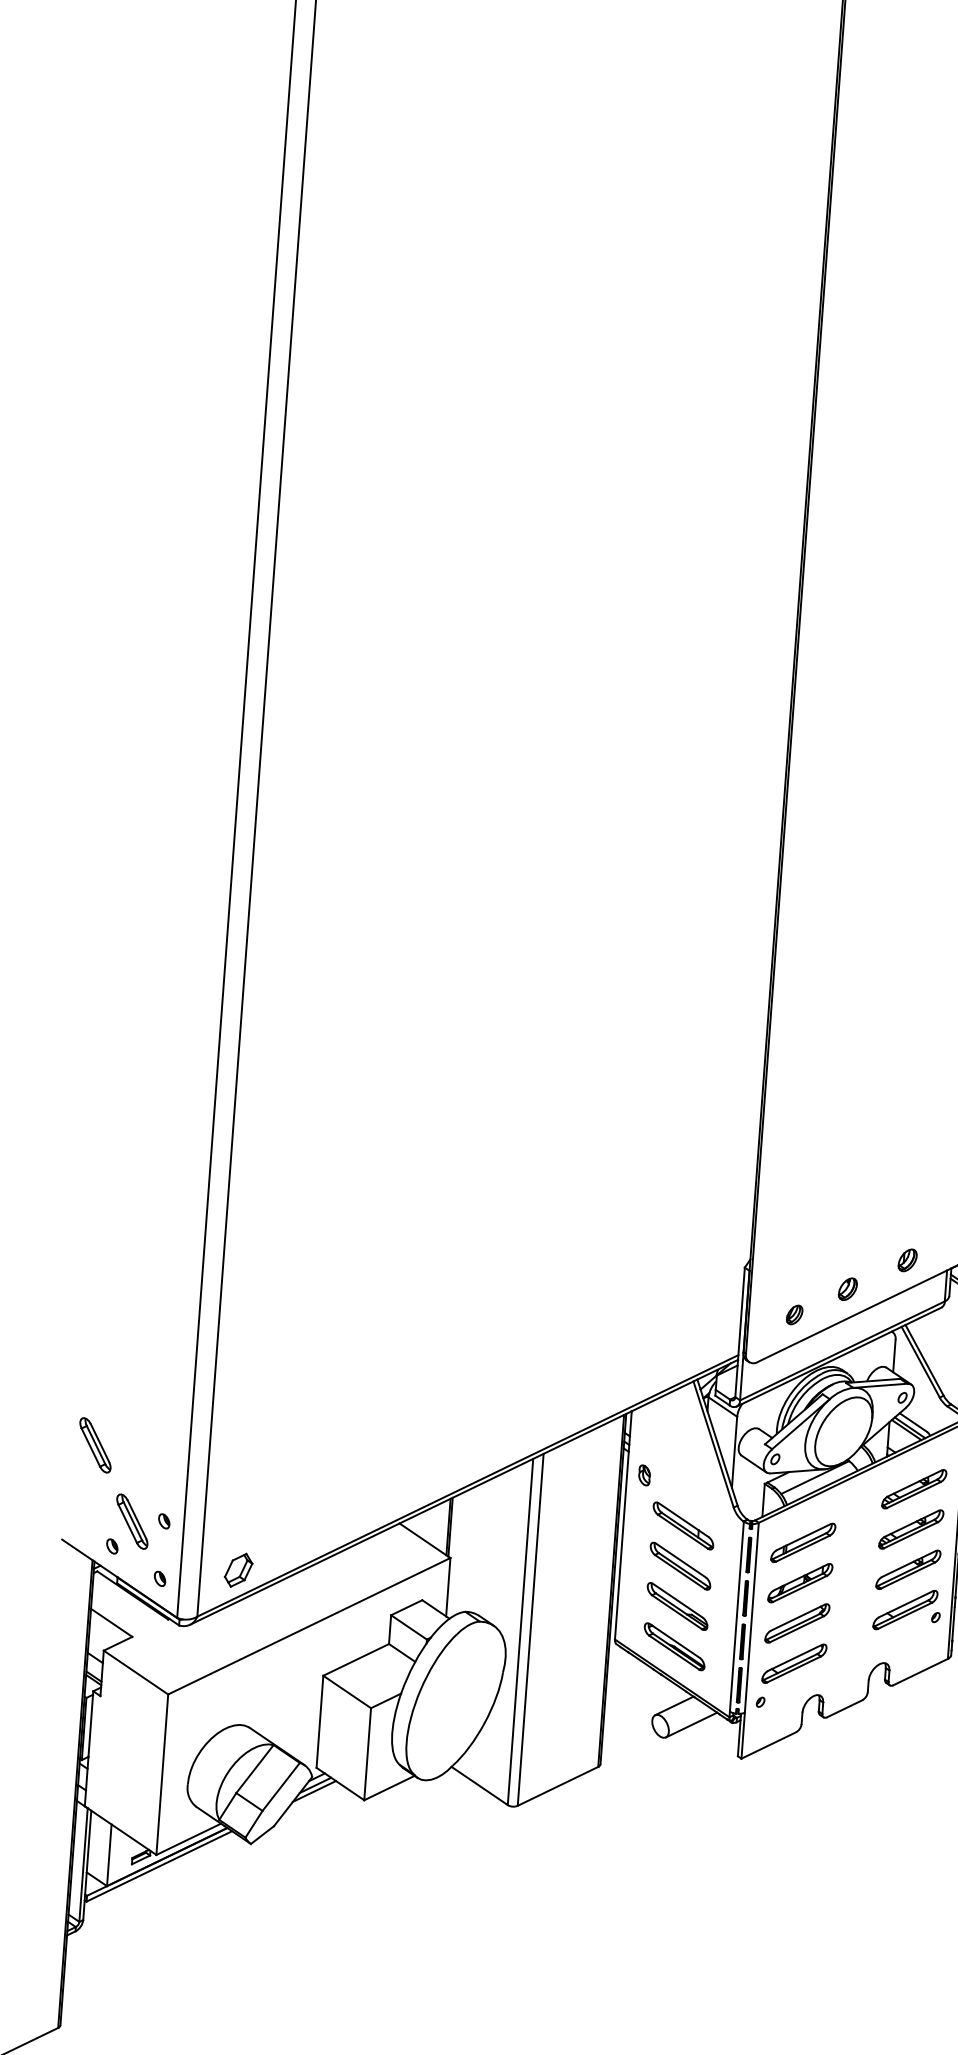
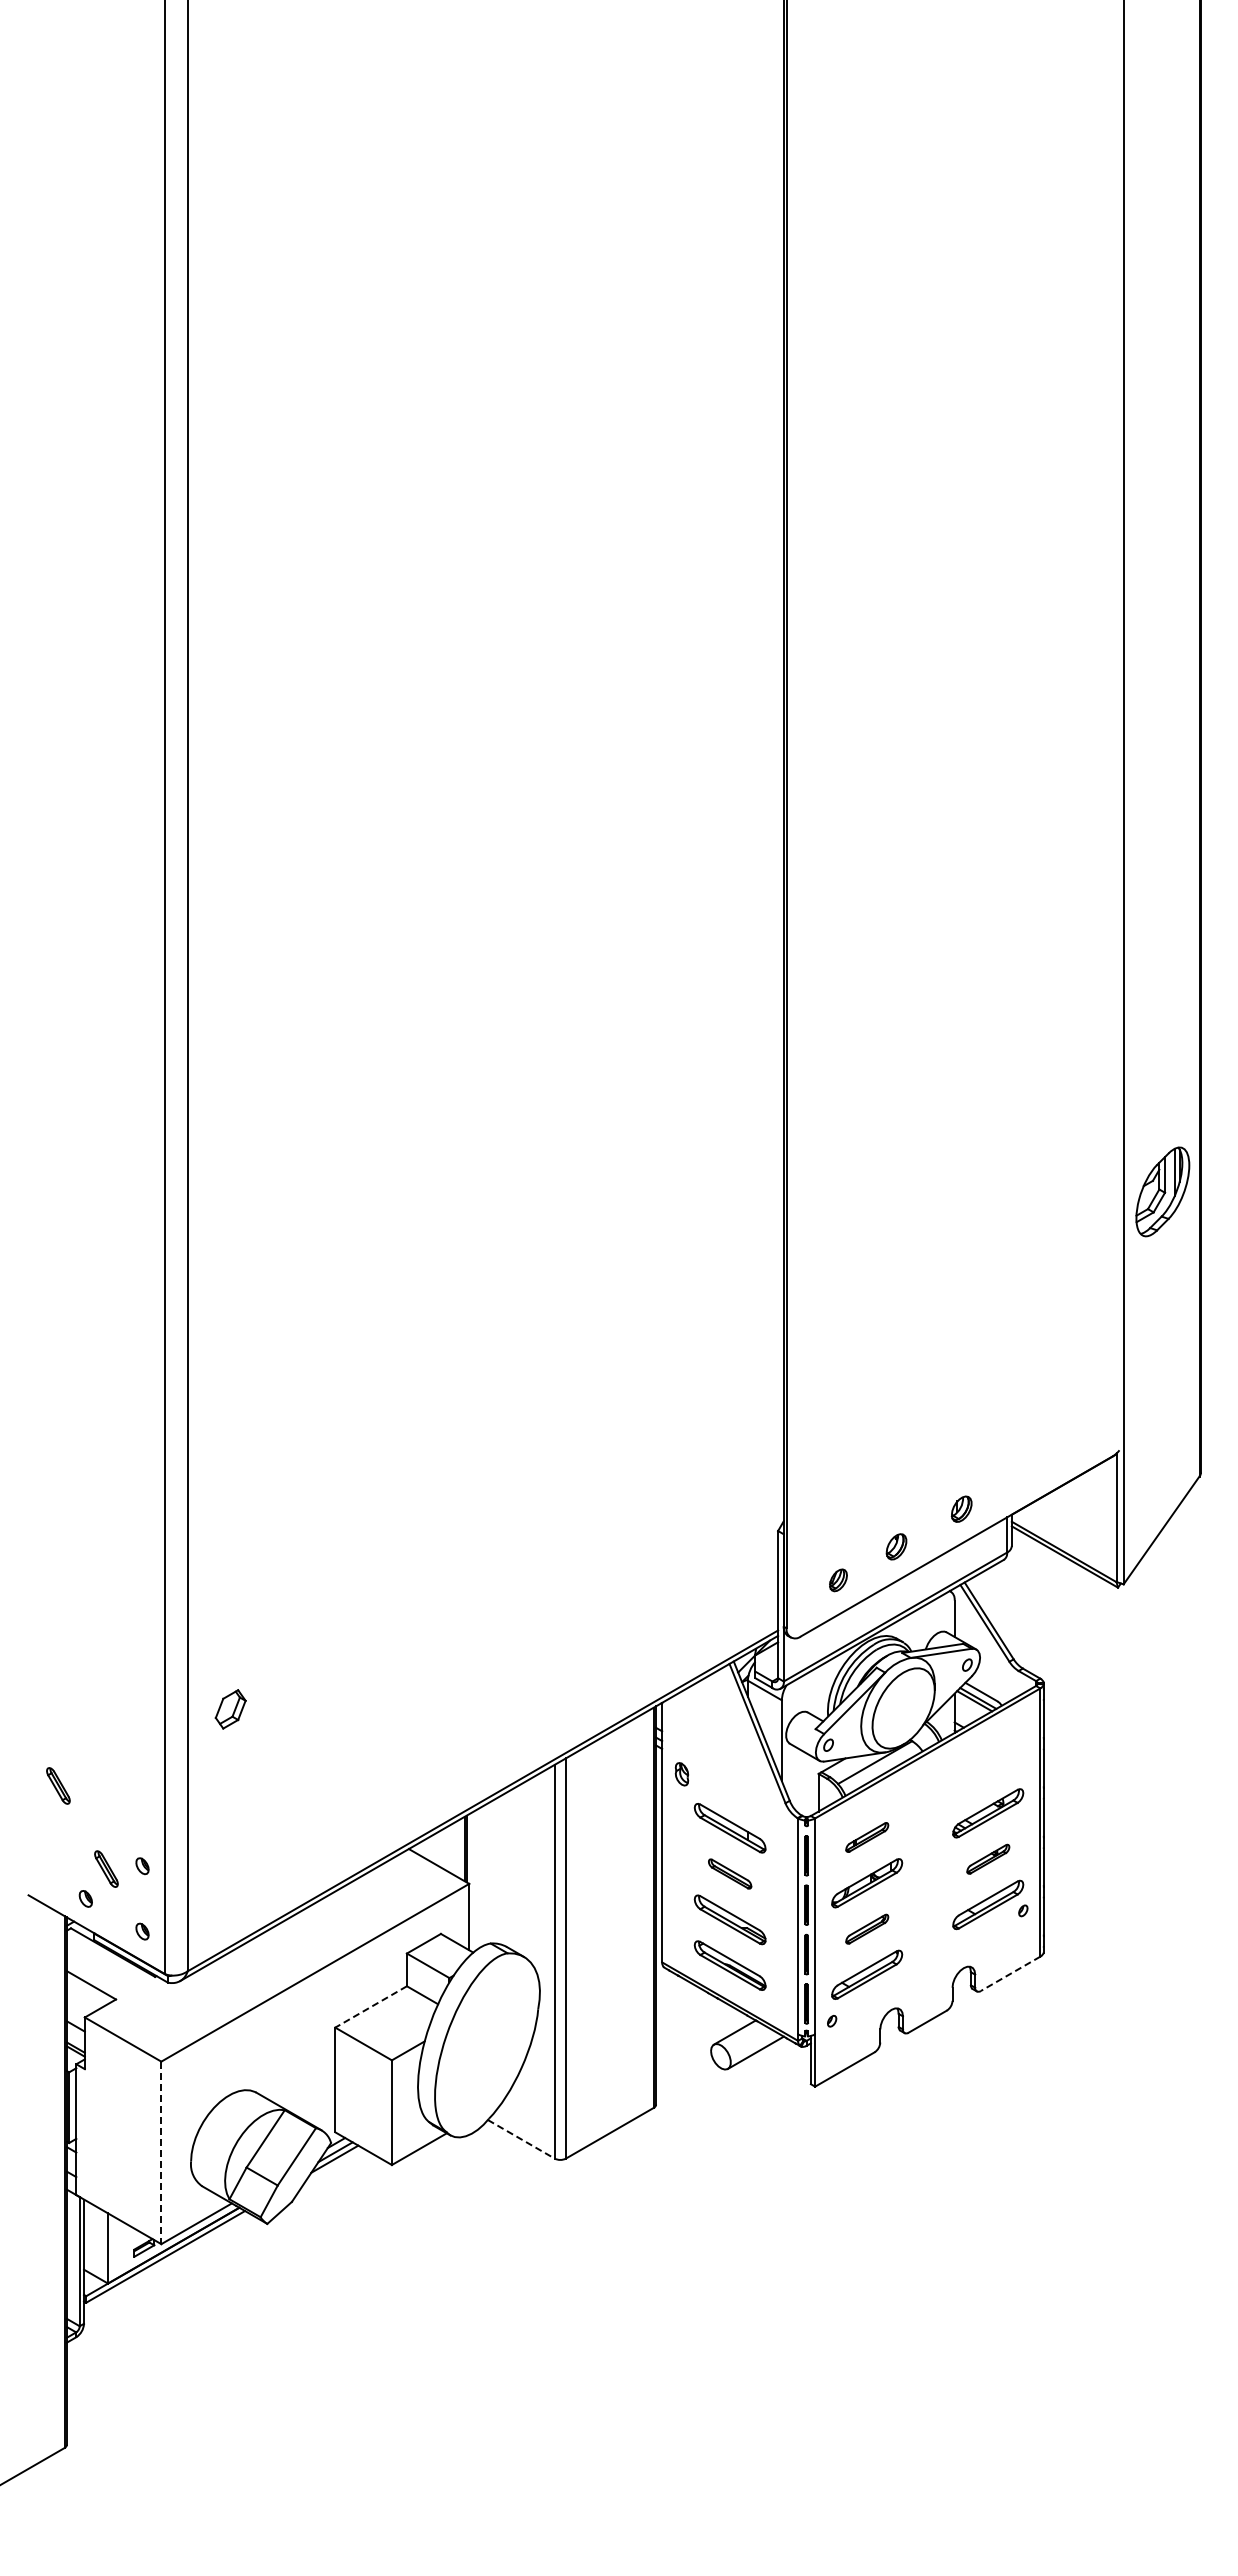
part: (95, 1444) -> (58, 1785), size x0.6
part: (914, 1489) -> (988, 1767), removed
part: (132, 1521) -> (106, 1868), size x0.6
part: (803, 1542) -> (867, 1837), size x0.6
part: (679, 1565) -> (729, 1873), size x0.6
part: (238, 1570) -> (230, 1709), moved
part: (908, 1570) -> (988, 1859), size x0.6
part: (797, 1623) -> (867, 1929), size x0.6
line: (355, 1660) -> (370, 2007), solid -> dashed
line: (920, 1672) -> (1010, 1974), solid -> dashed
line: (162, 1775) -> (161, 2153), solid -> dashed
line: (479, 1786) -> (521, 2139), solid -> dashed

